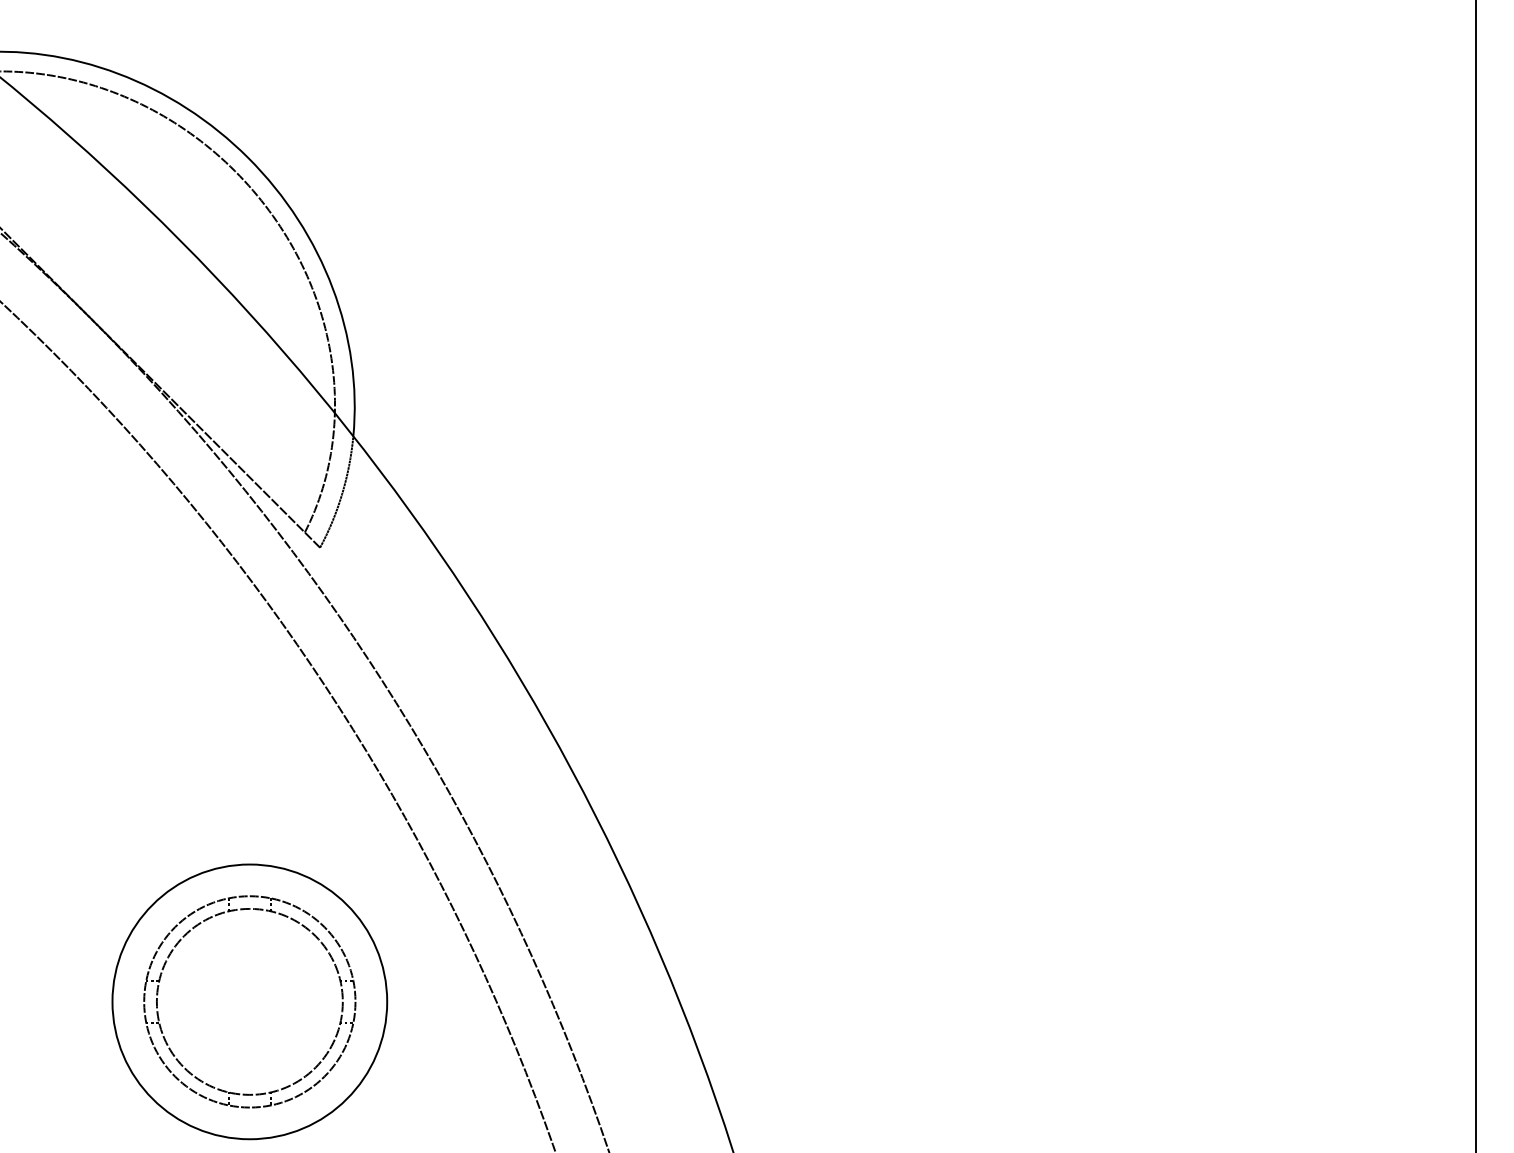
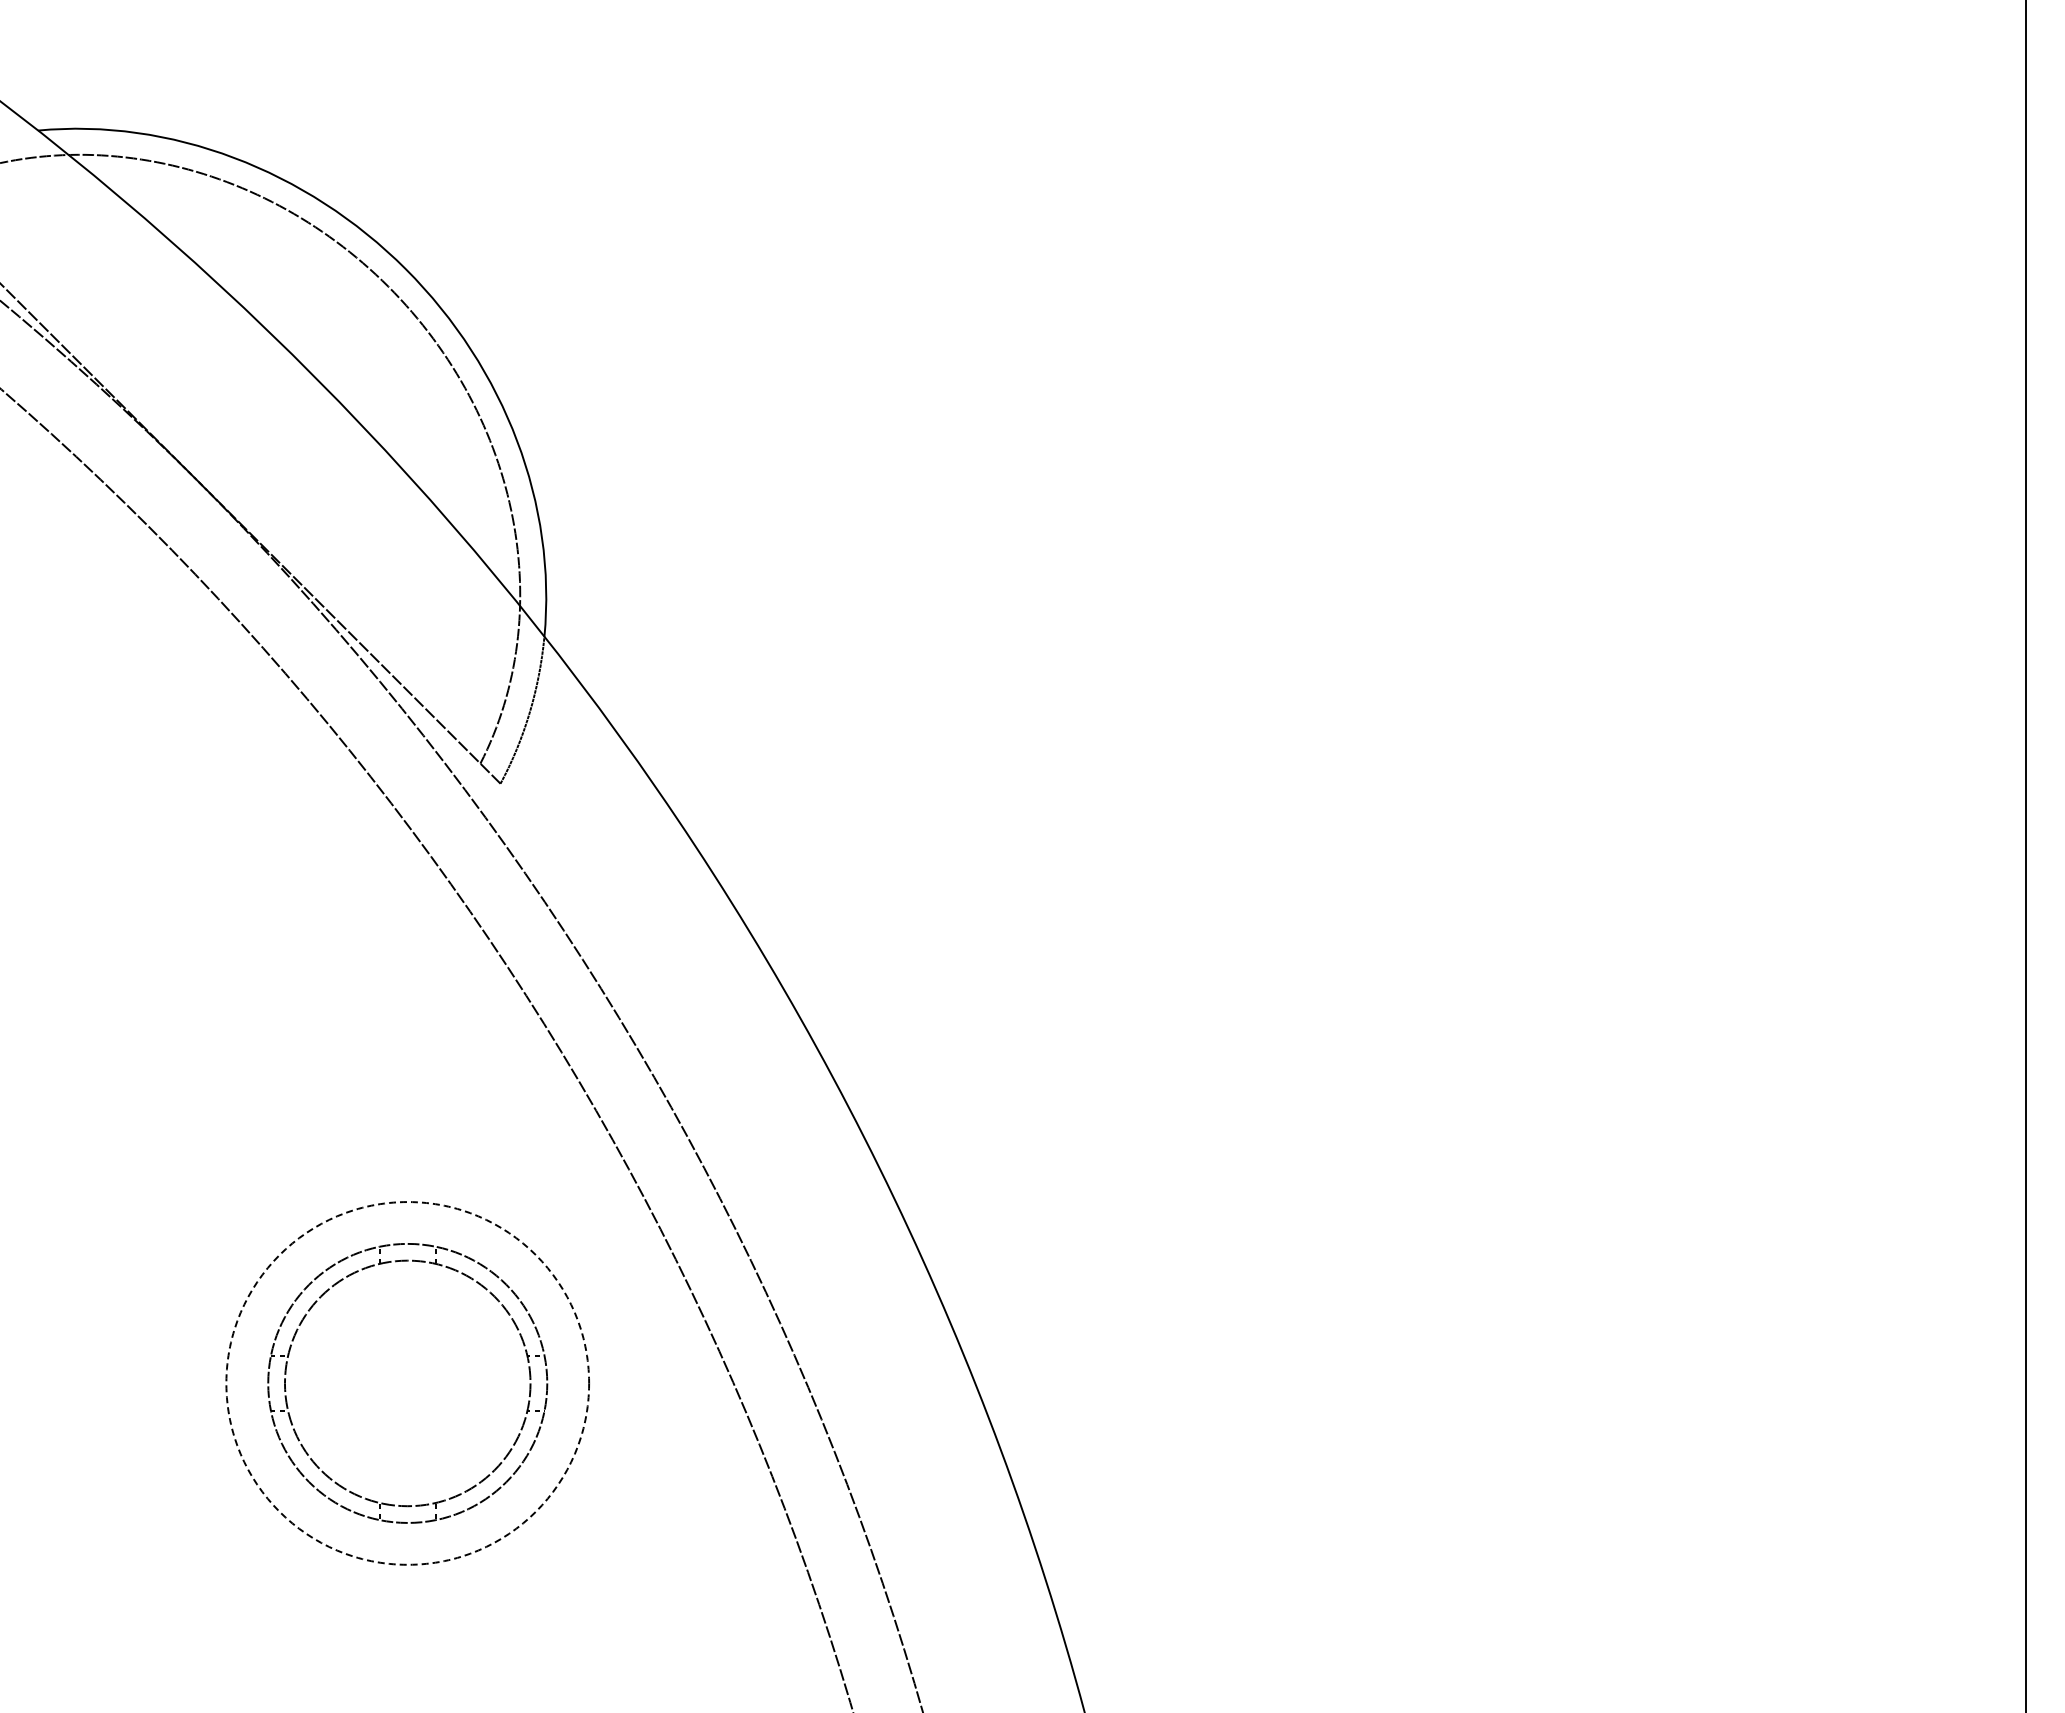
circle: (249, 1001) -> (407, 1383), solid -> dashed

